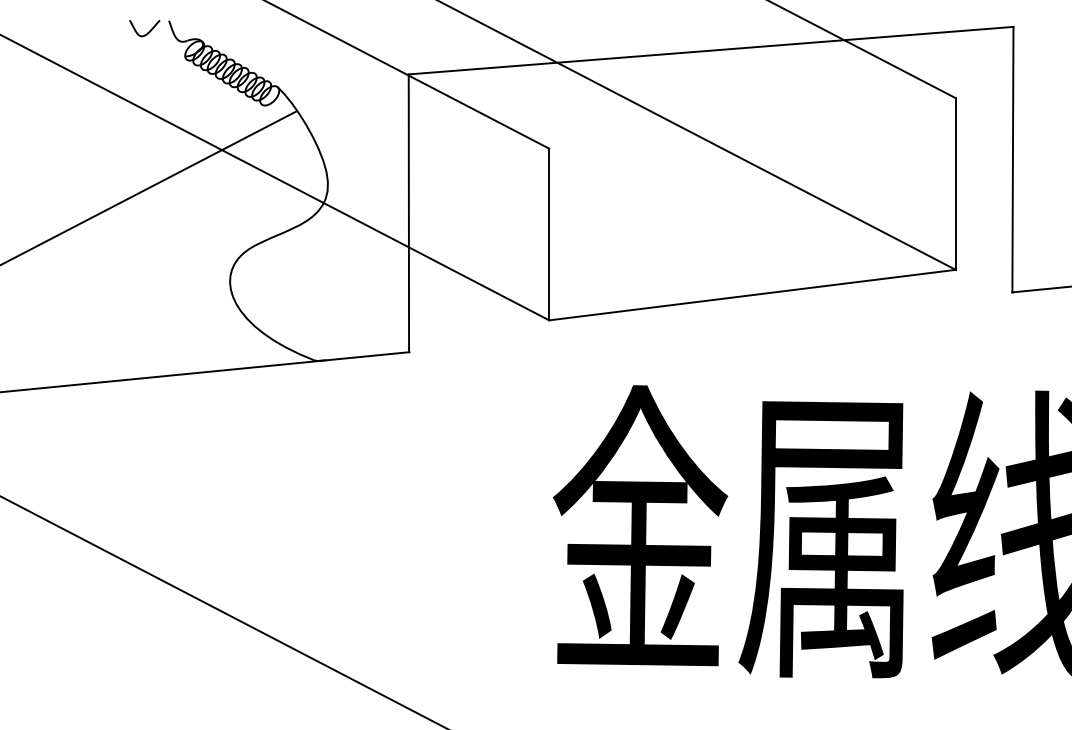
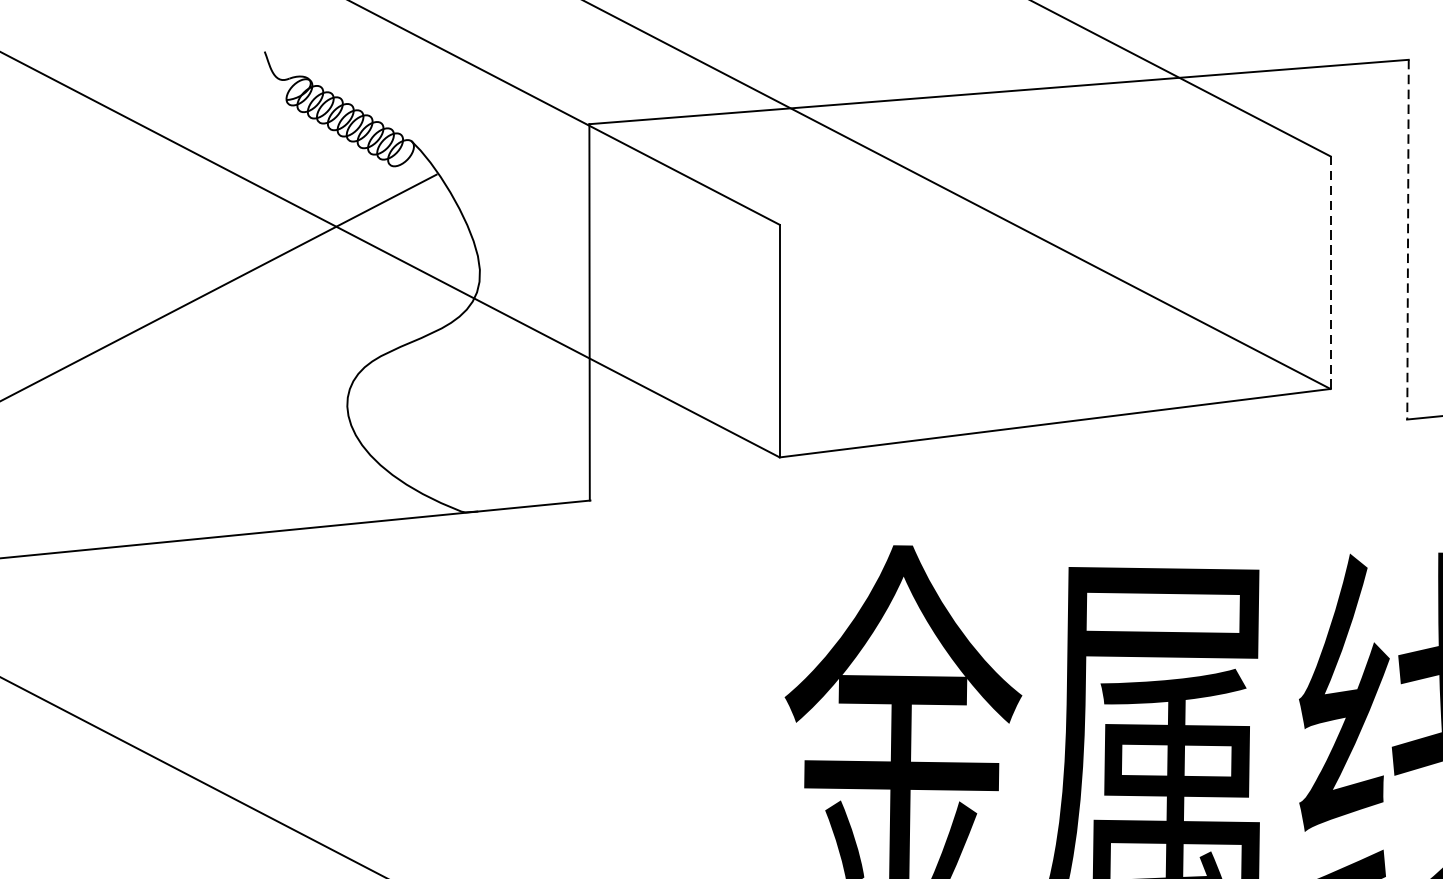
curve: (148, 31) -> (236, 66), removed
line: (1012, 159) -> (1407, 239), solid -> dashed
line: (955, 184) -> (1330, 273), solid -> dashed

